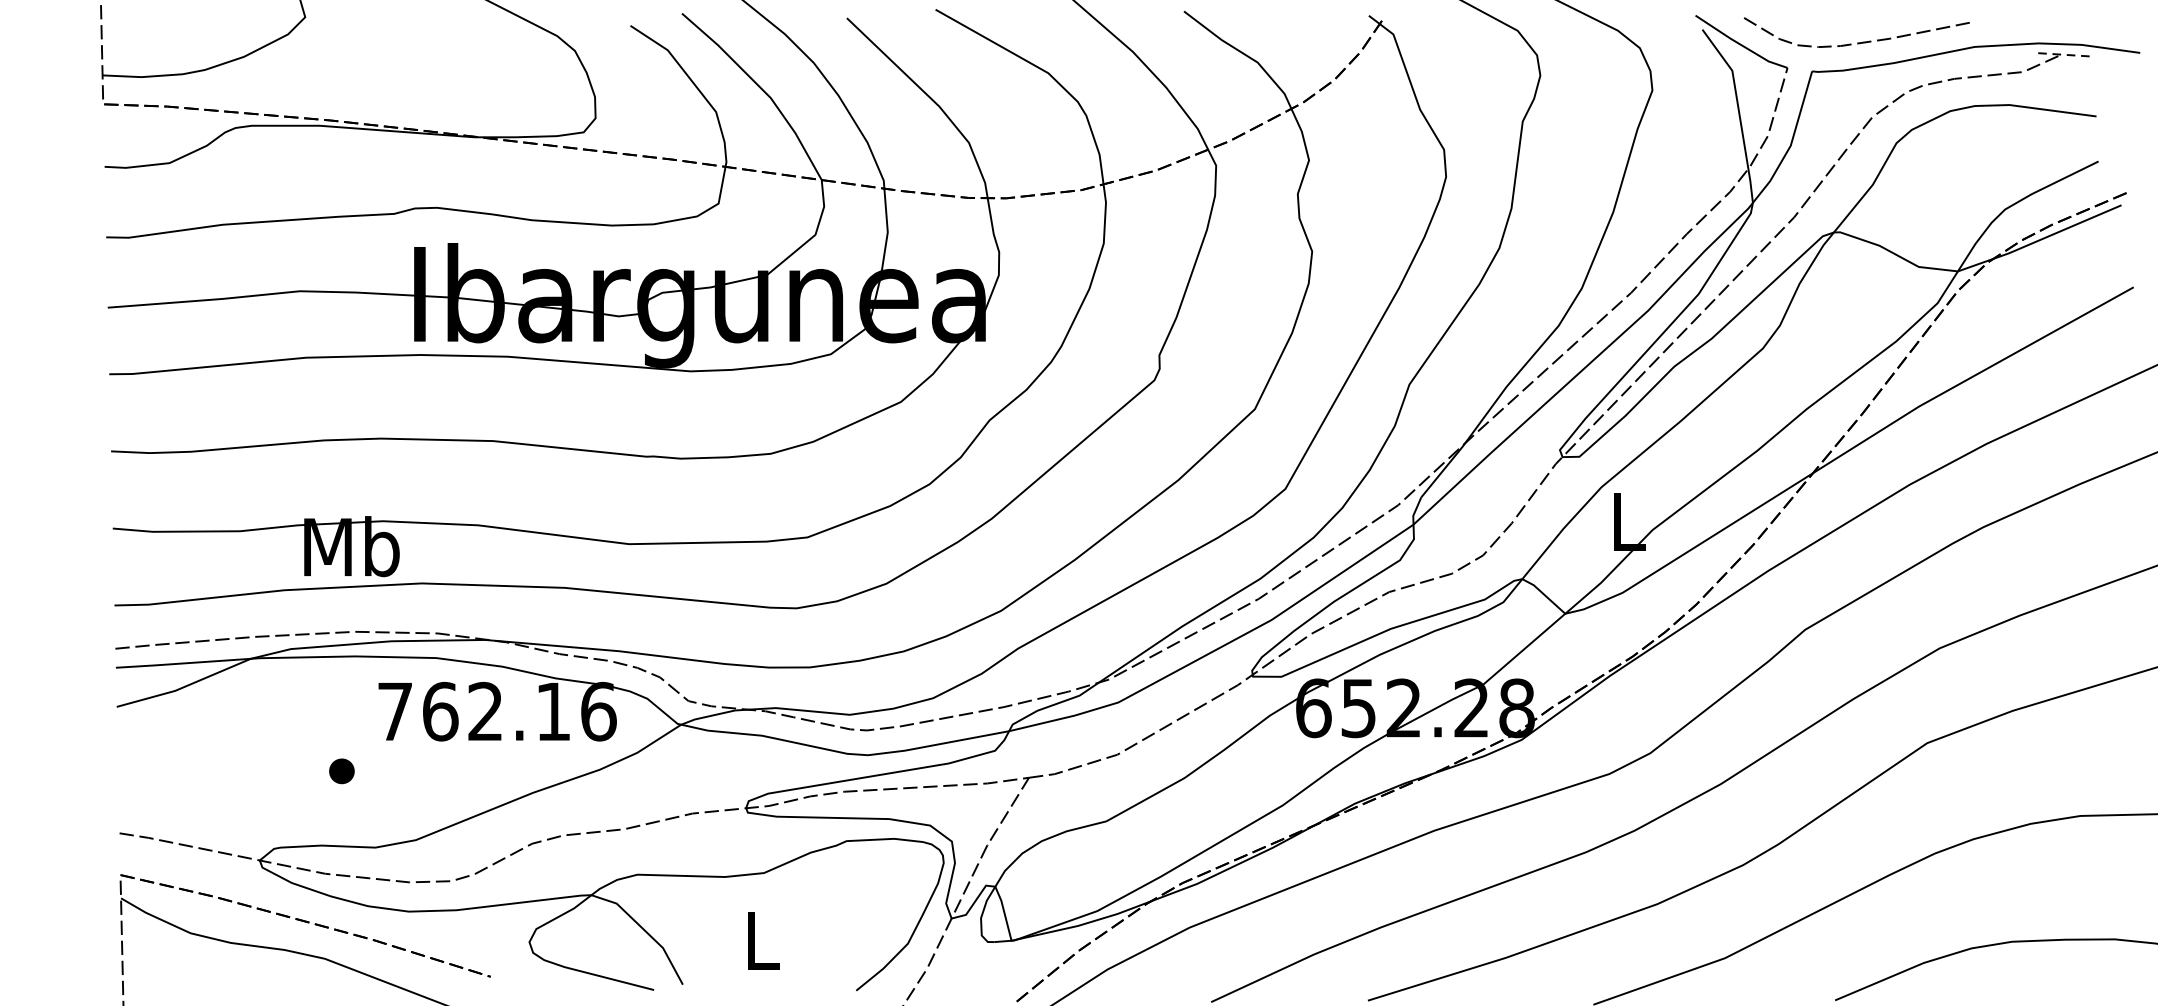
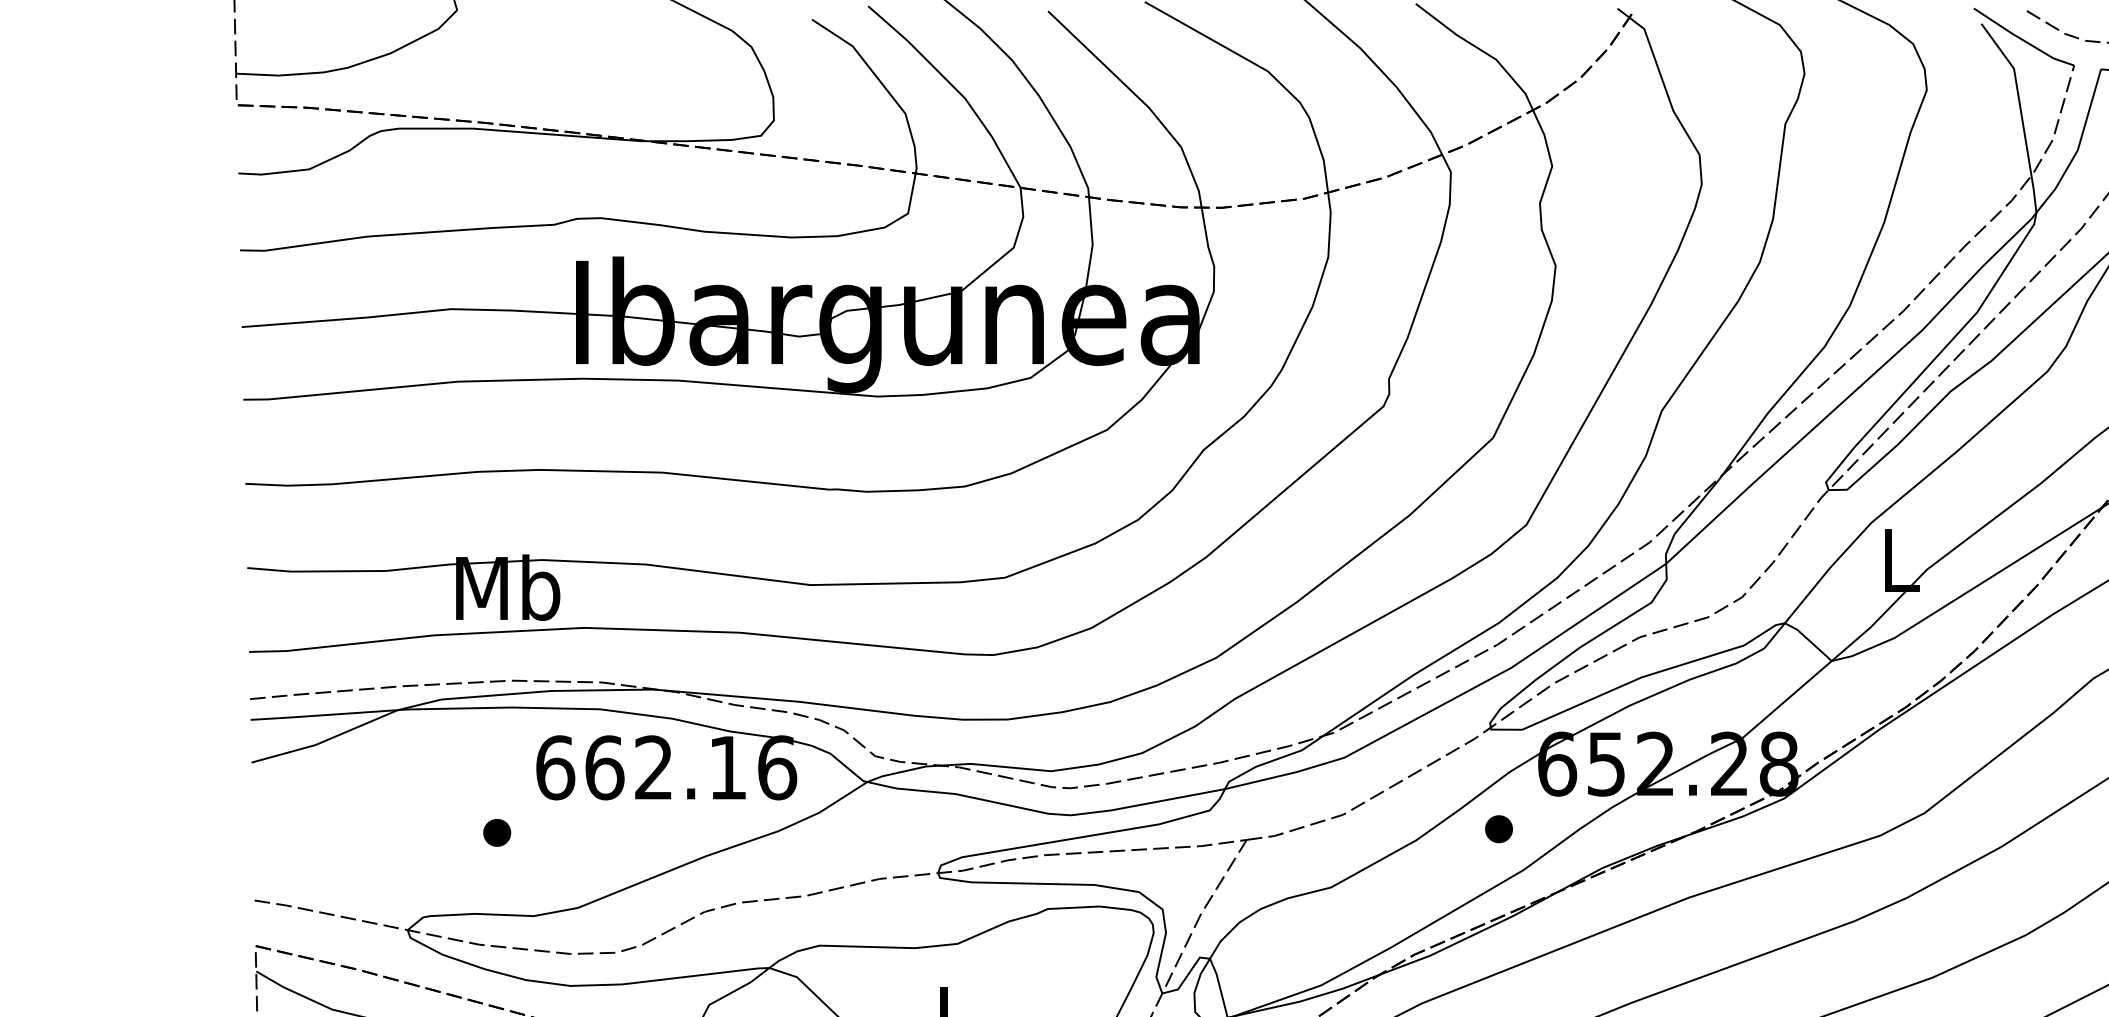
text: (395, 711) -> (555, 767), 762.16 -> 662.16
part: (1260, 767) -> (1499, 828), added

